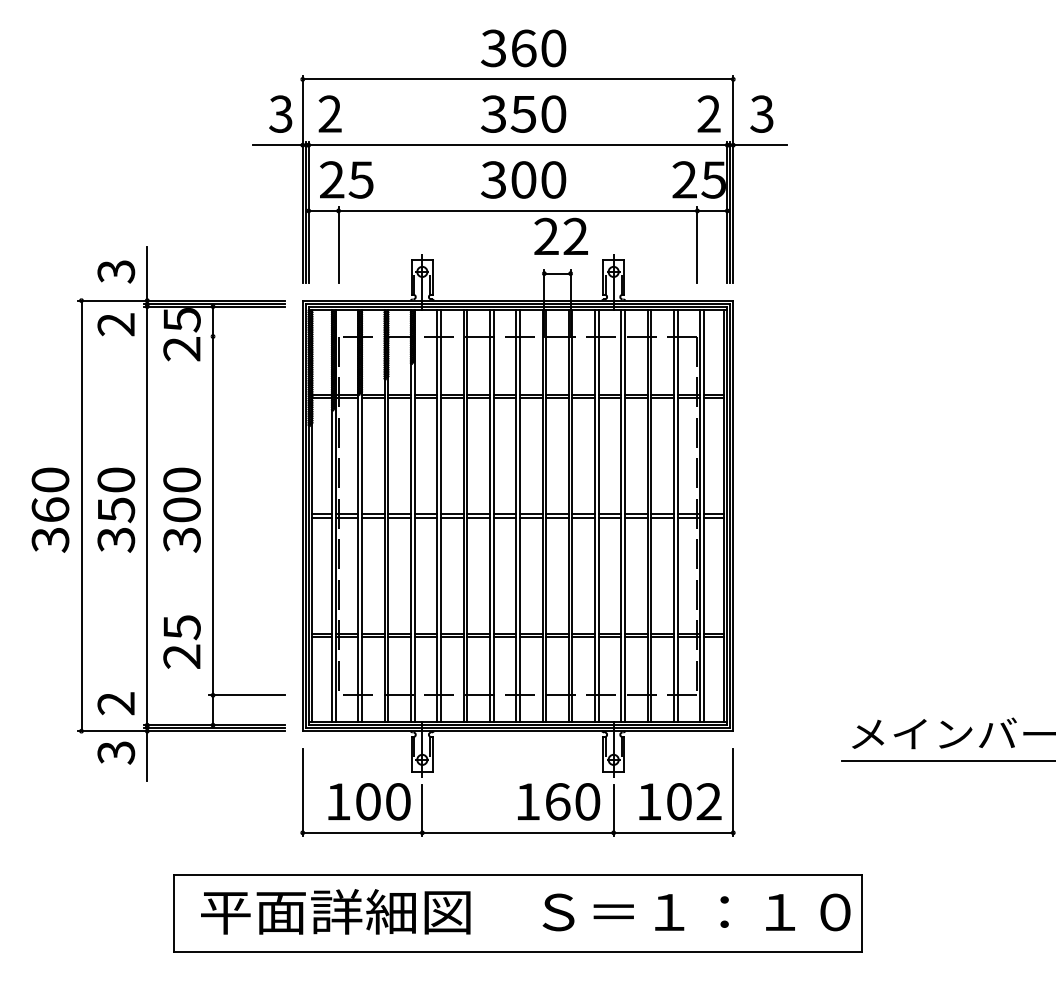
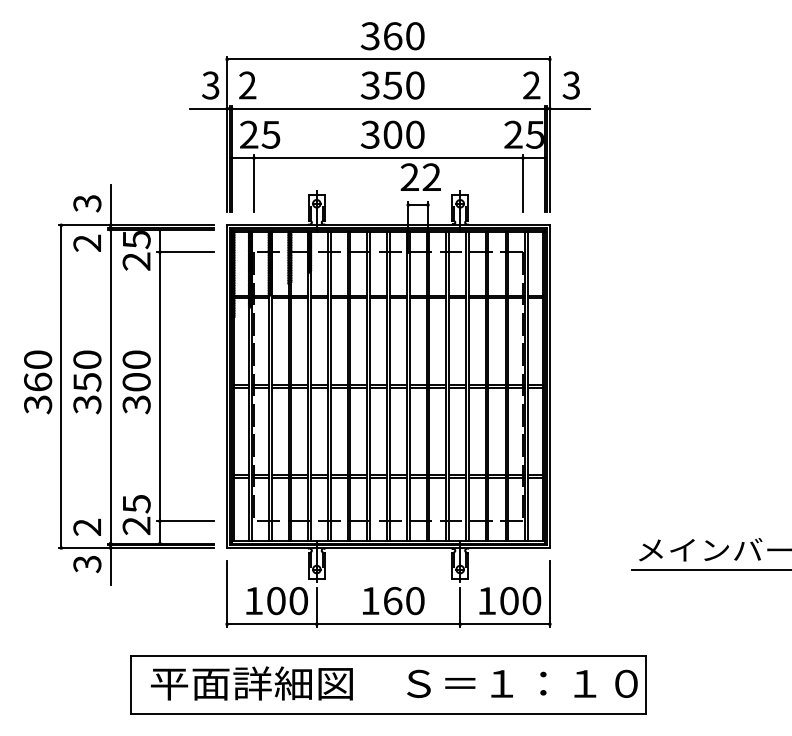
line: (246, 336) -> (184, 252), added
text: (181, 641) -> (136, 514), moved
text: (559, 801) -> (394, 600), moved
text: (708, 801) -> (531, 600), 102 -> 100

